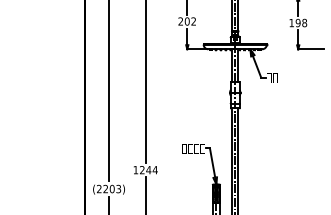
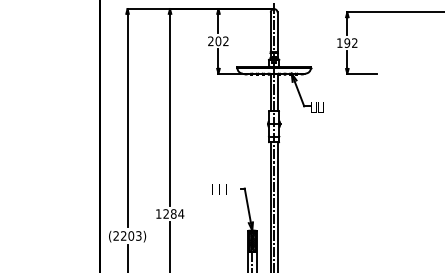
text: (304, 22) -> (354, 42), 198 -> 192
text: (148, 169) -> (173, 213), 1244 -> 1284

